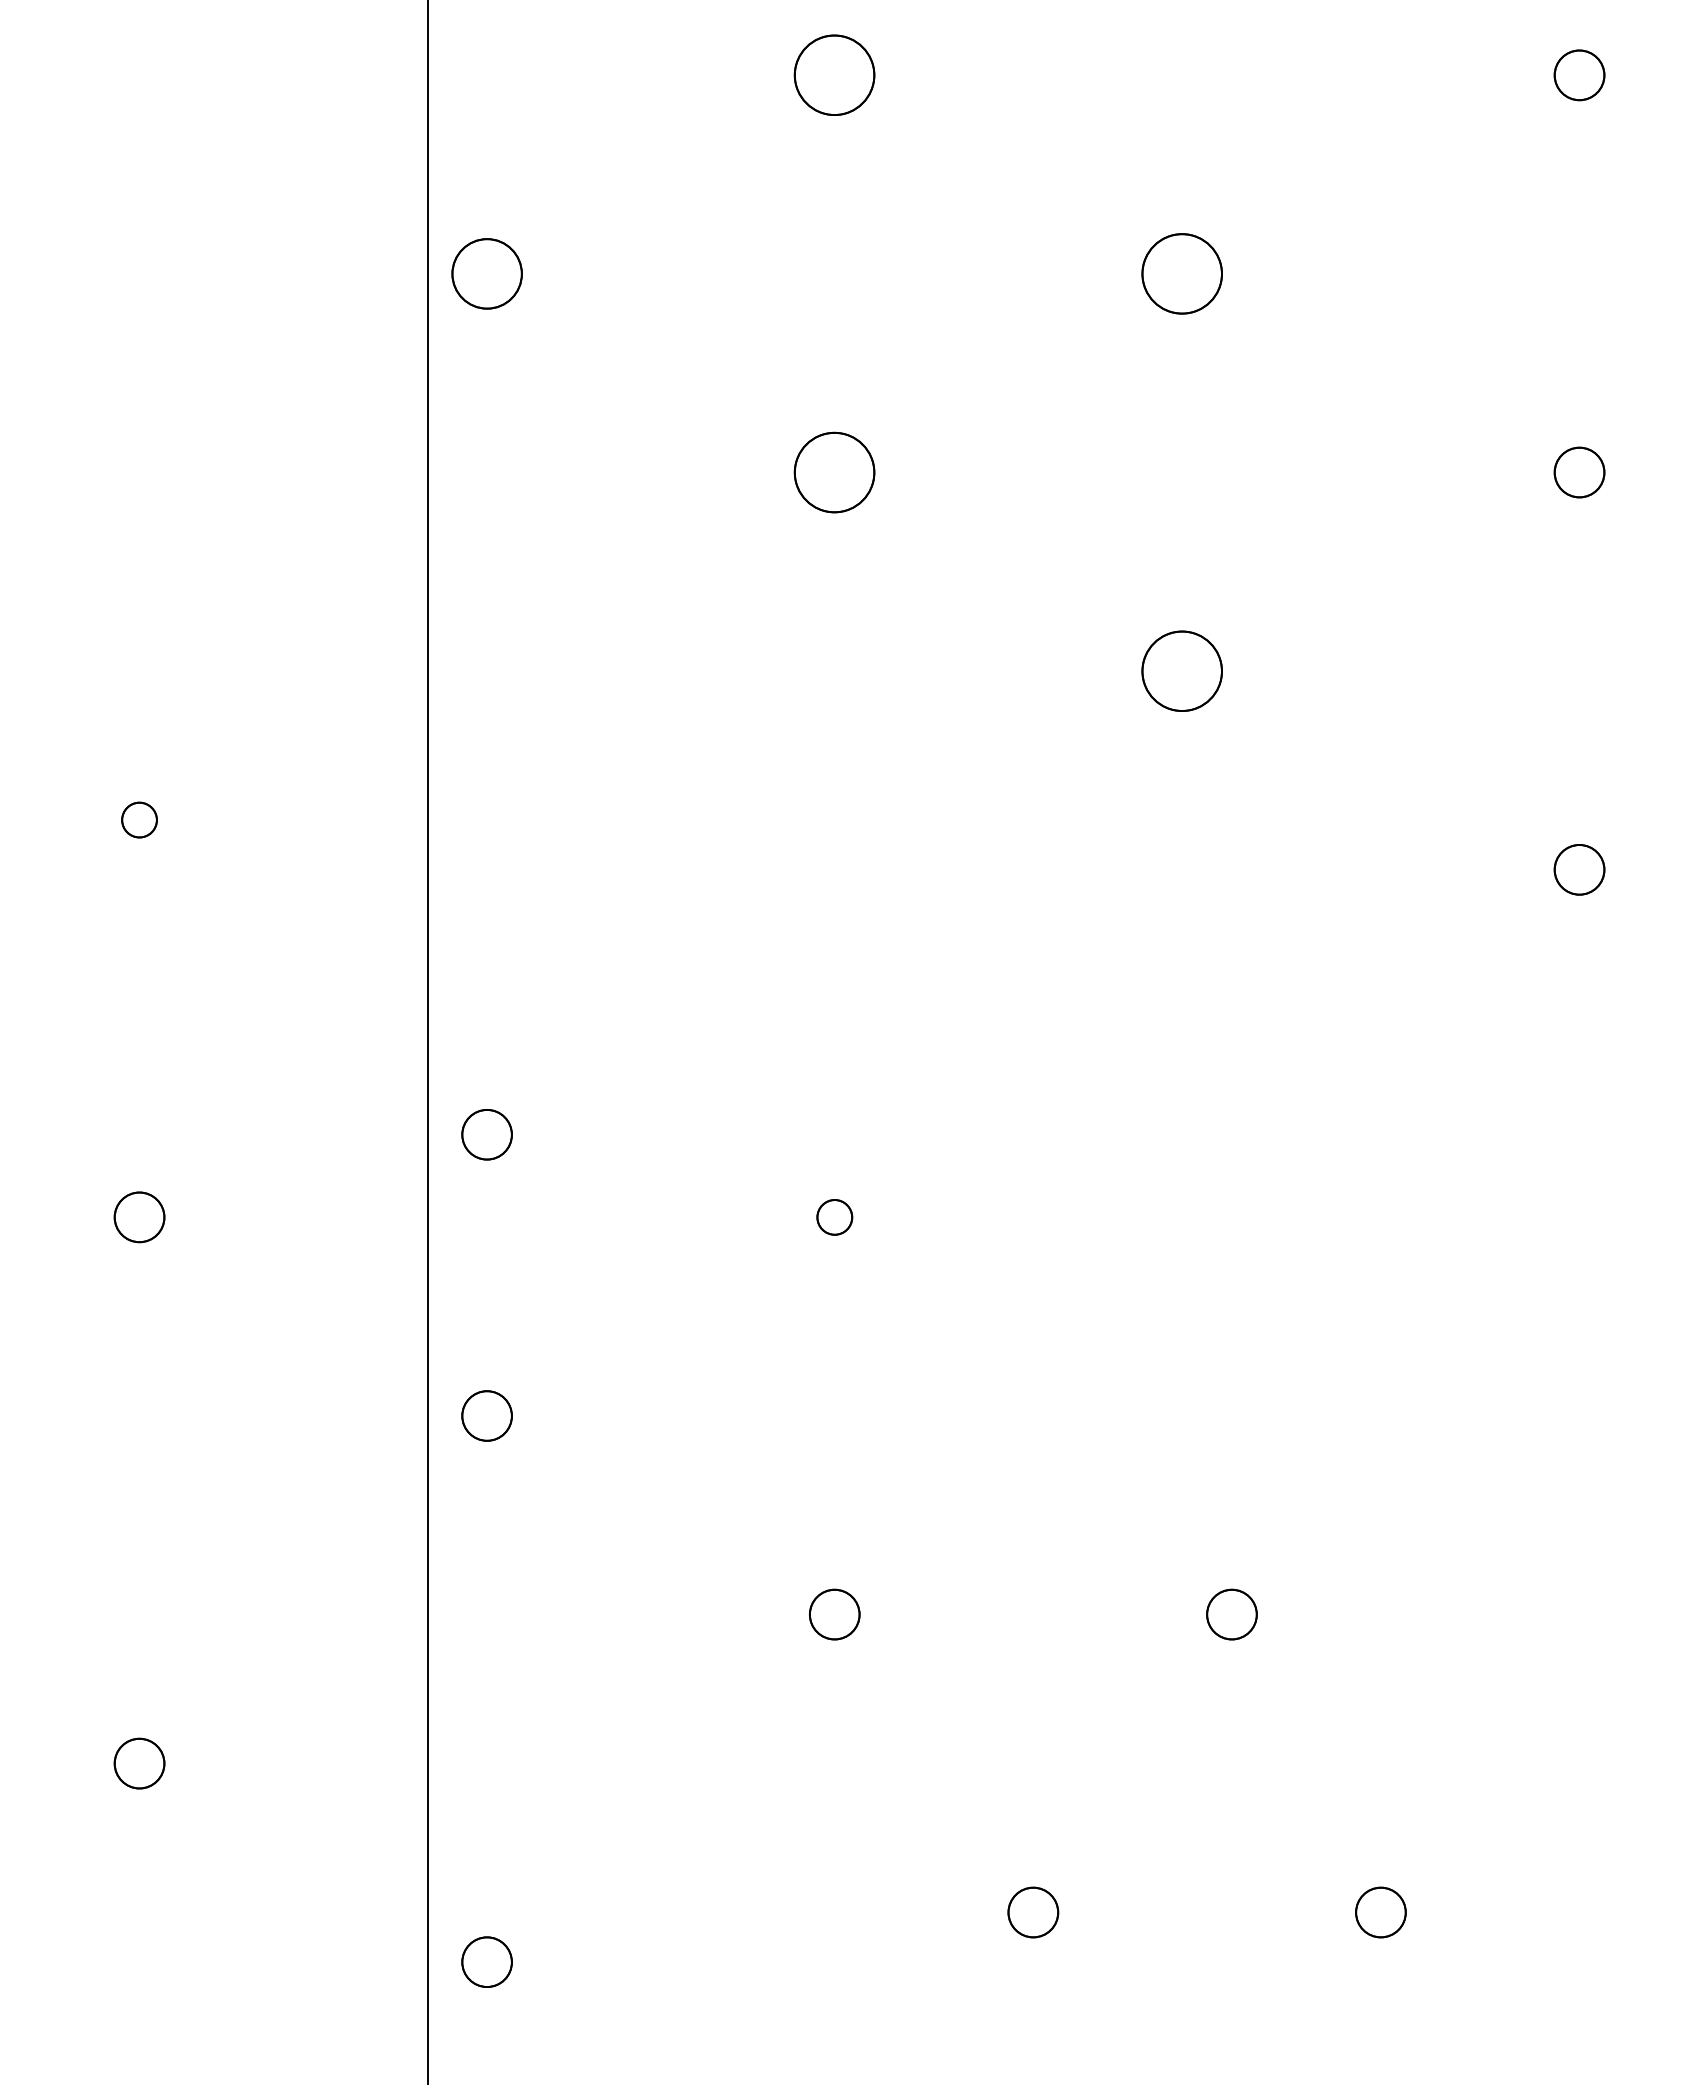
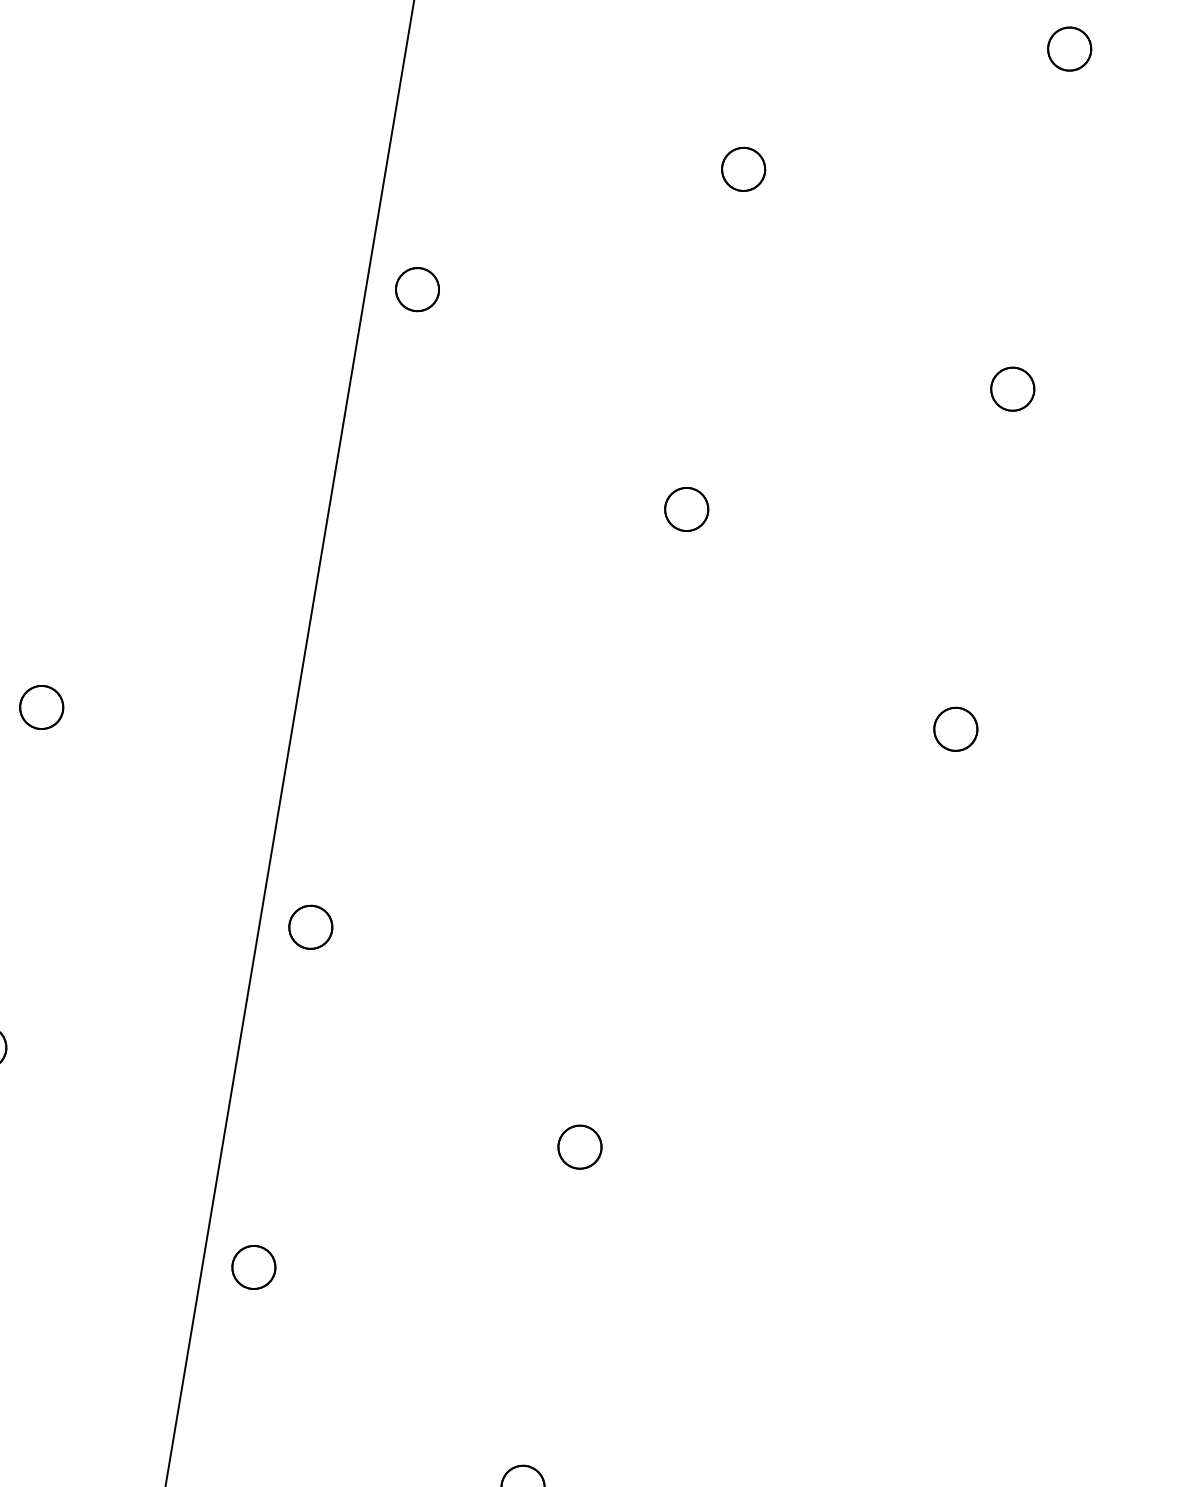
part: (834, 75) -> (743, 169), size x0.62
part: (486, 273) -> (417, 289), size x0.71
part: (1182, 273) -> (1012, 388), size x0.62
part: (834, 472) -> (686, 509), size x0.62
part: (1182, 670) -> (956, 728), size x0.62
part: (139, 819) -> (41, 706), size x1.43
part: (486, 1134) -> (310, 927), moved
part: (834, 1217) -> (579, 1147), size x1.43

